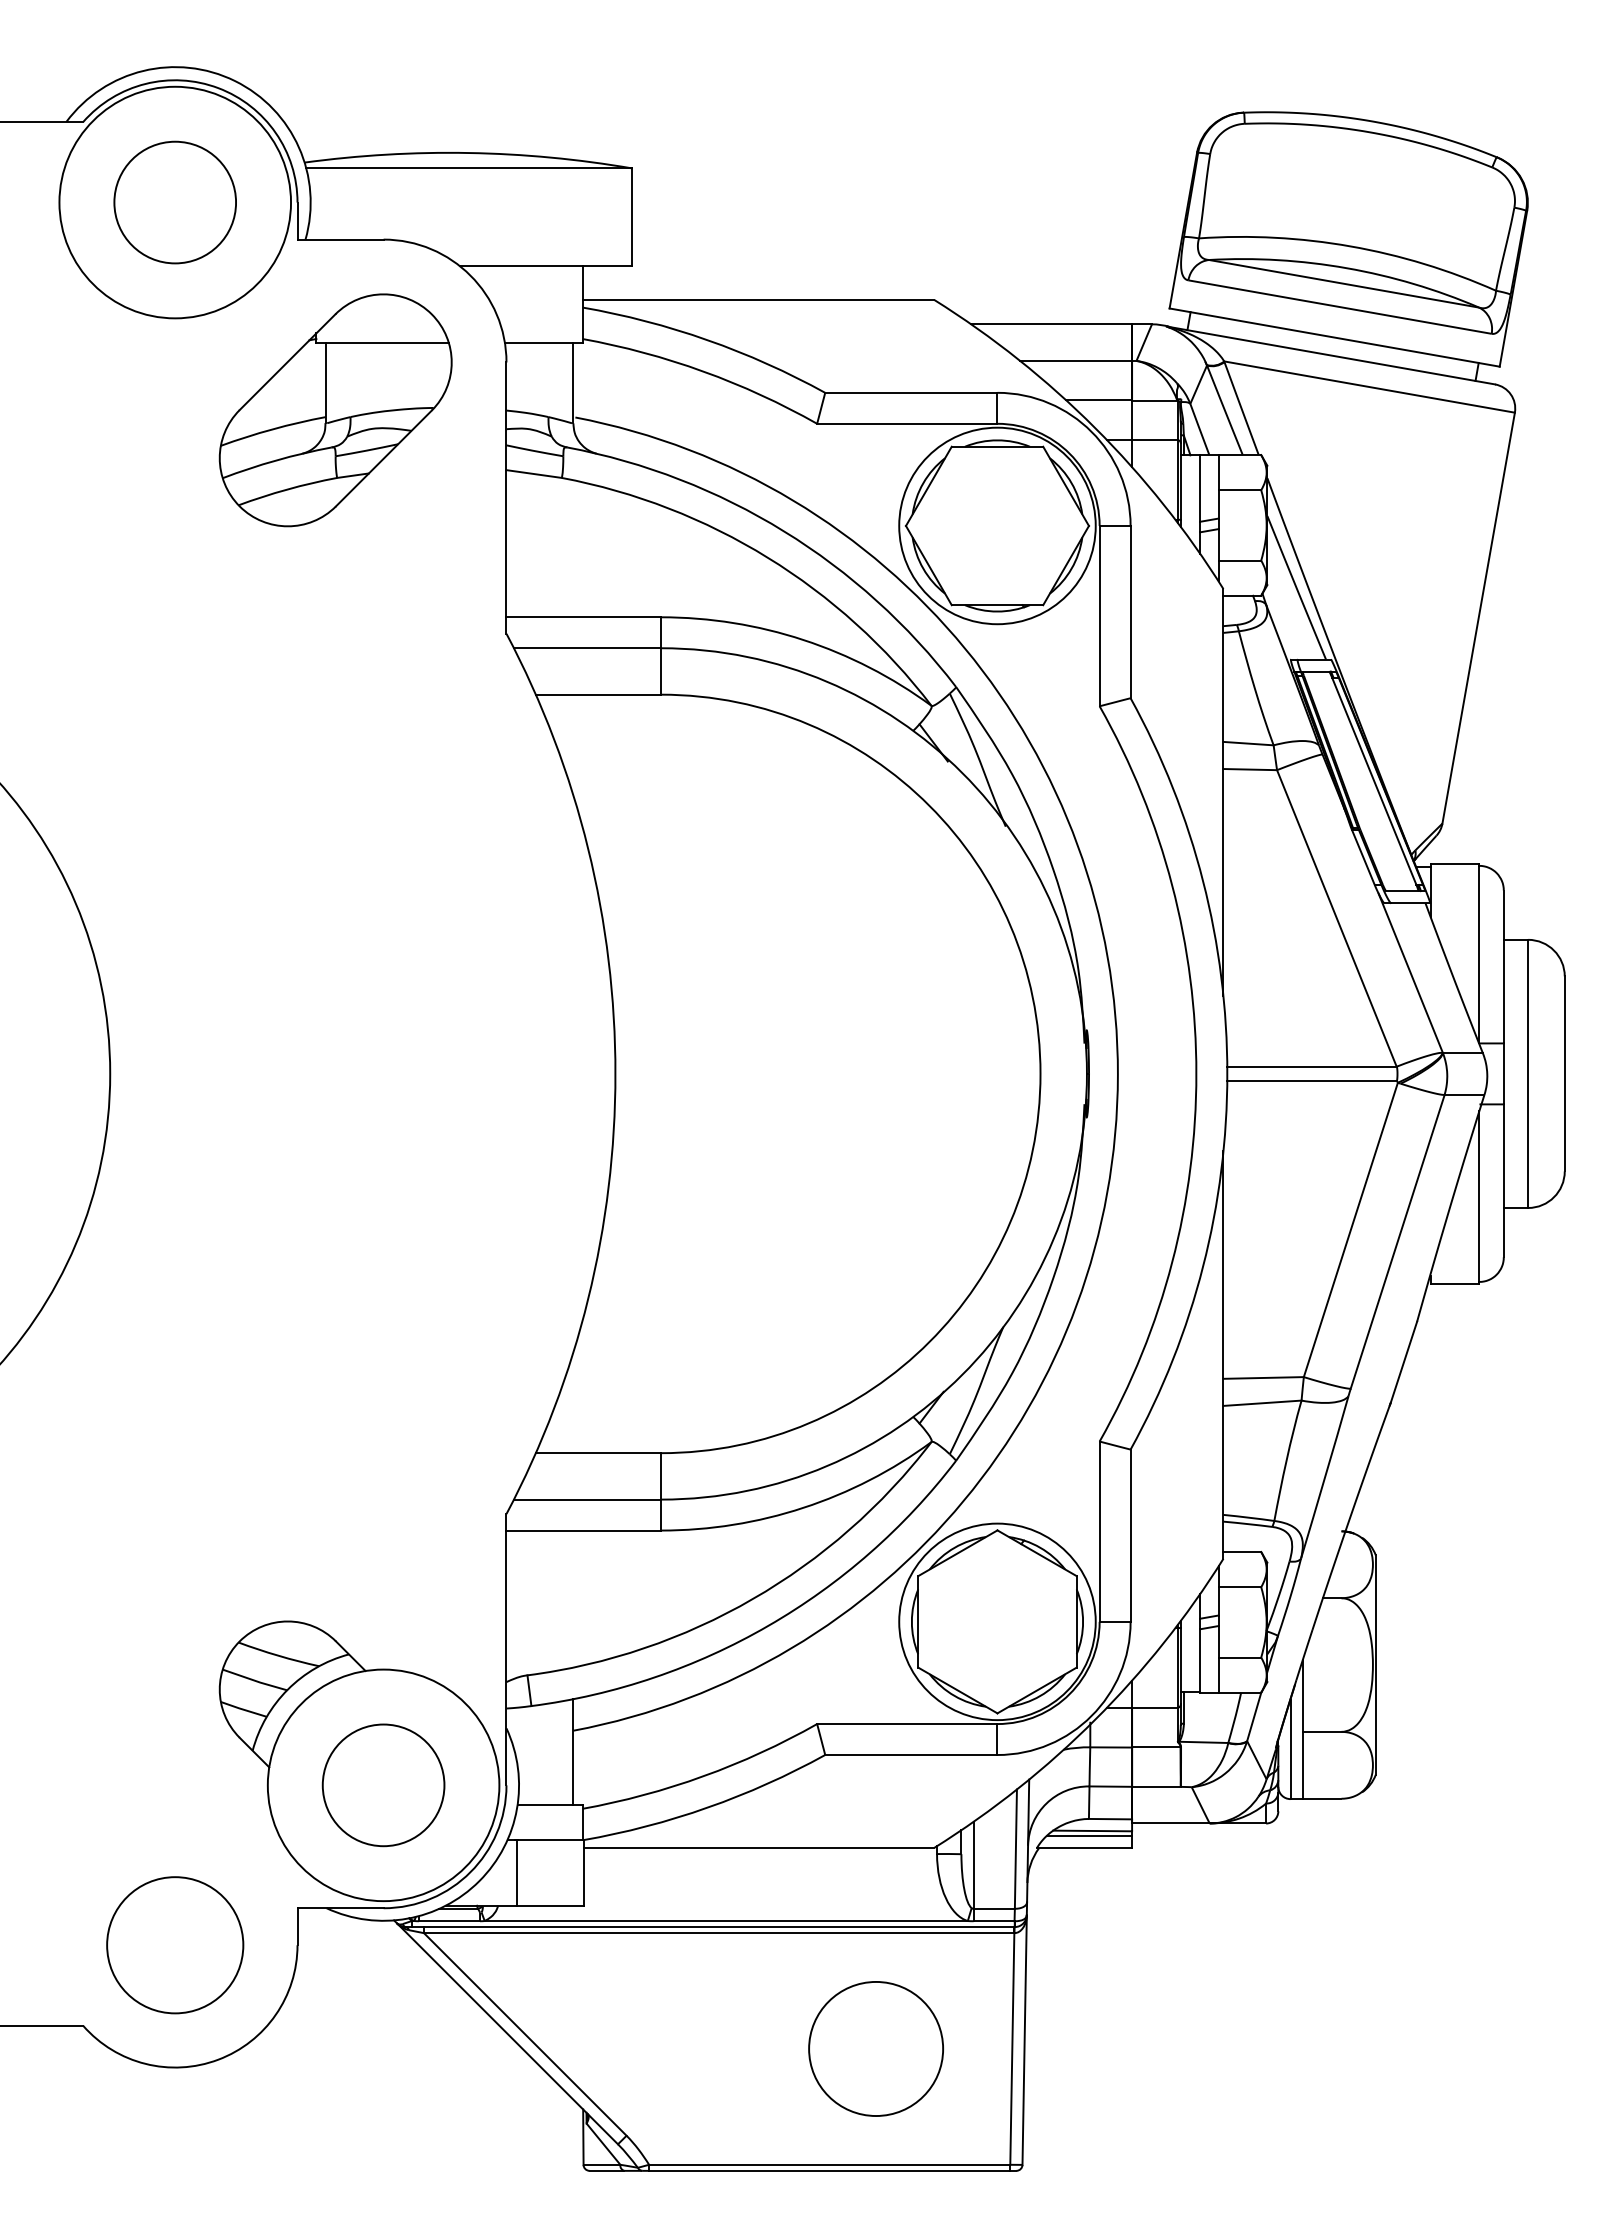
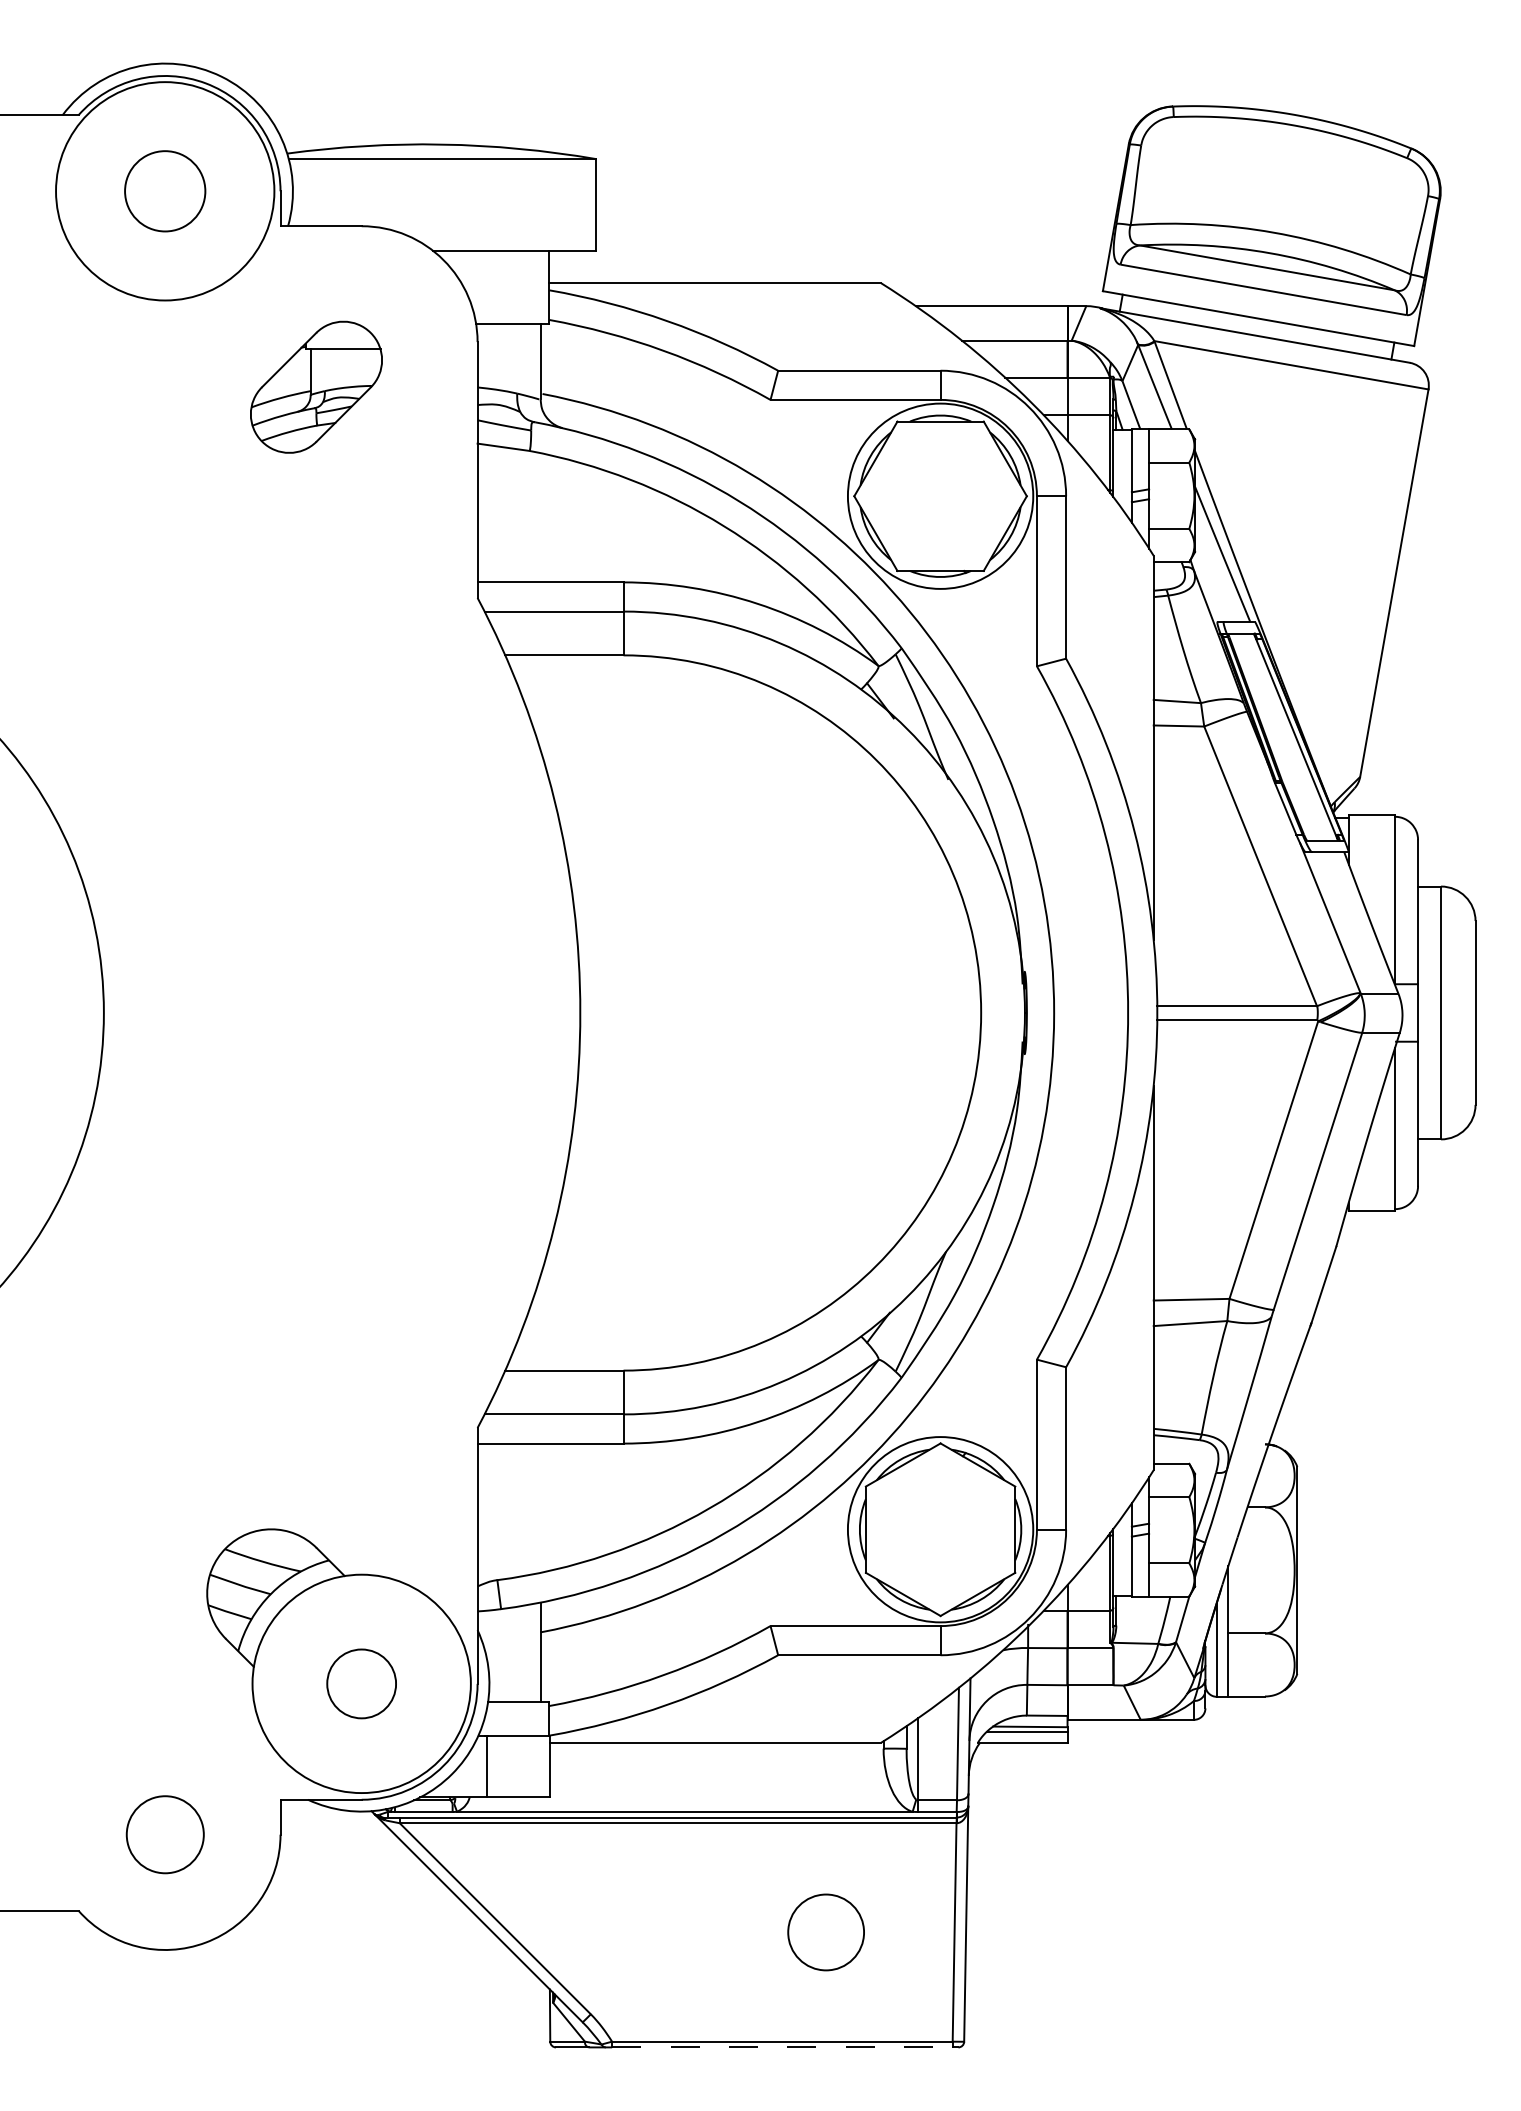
circle: (175, 202) -> (165, 191), size x0.7
part: (335, 410) -> (316, 387), size x0.6
circle: (383, 1785) -> (361, 1684), size x0.6
circle: (175, 1945) -> (165, 1834), size x0.6
circle: (876, 2048) -> (826, 1932), size x0.6
line: (829, 2170) -> (782, 2047), solid -> dashed

